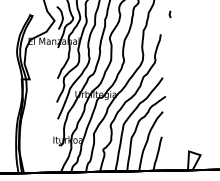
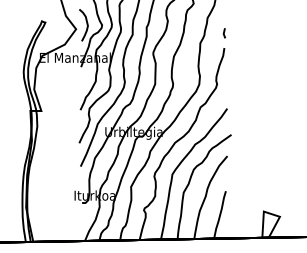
line: (169, 14) -> (223, 33), moved

